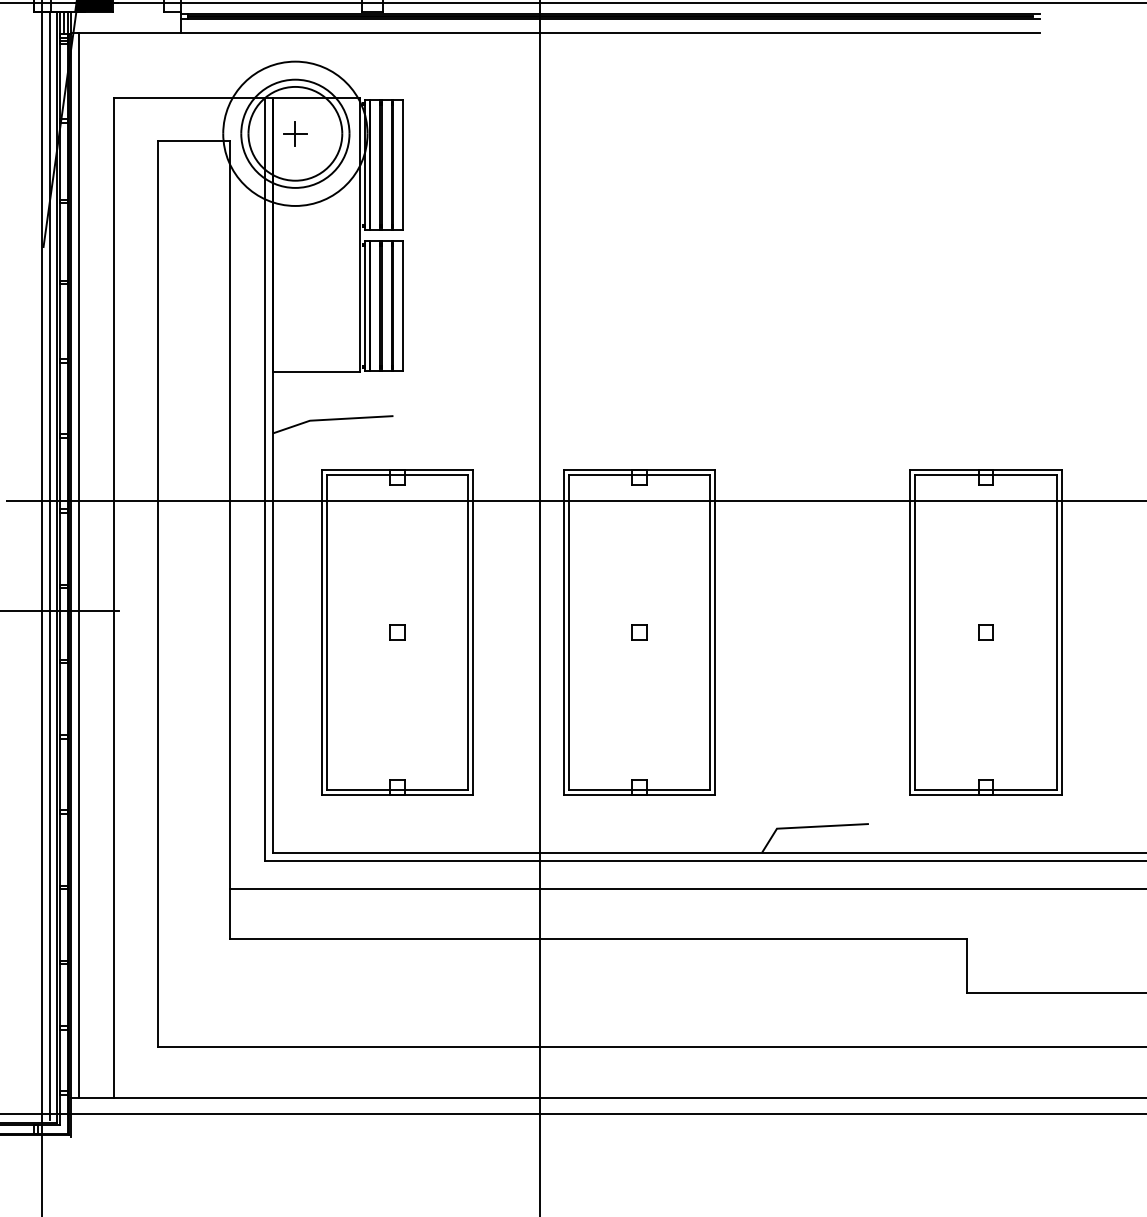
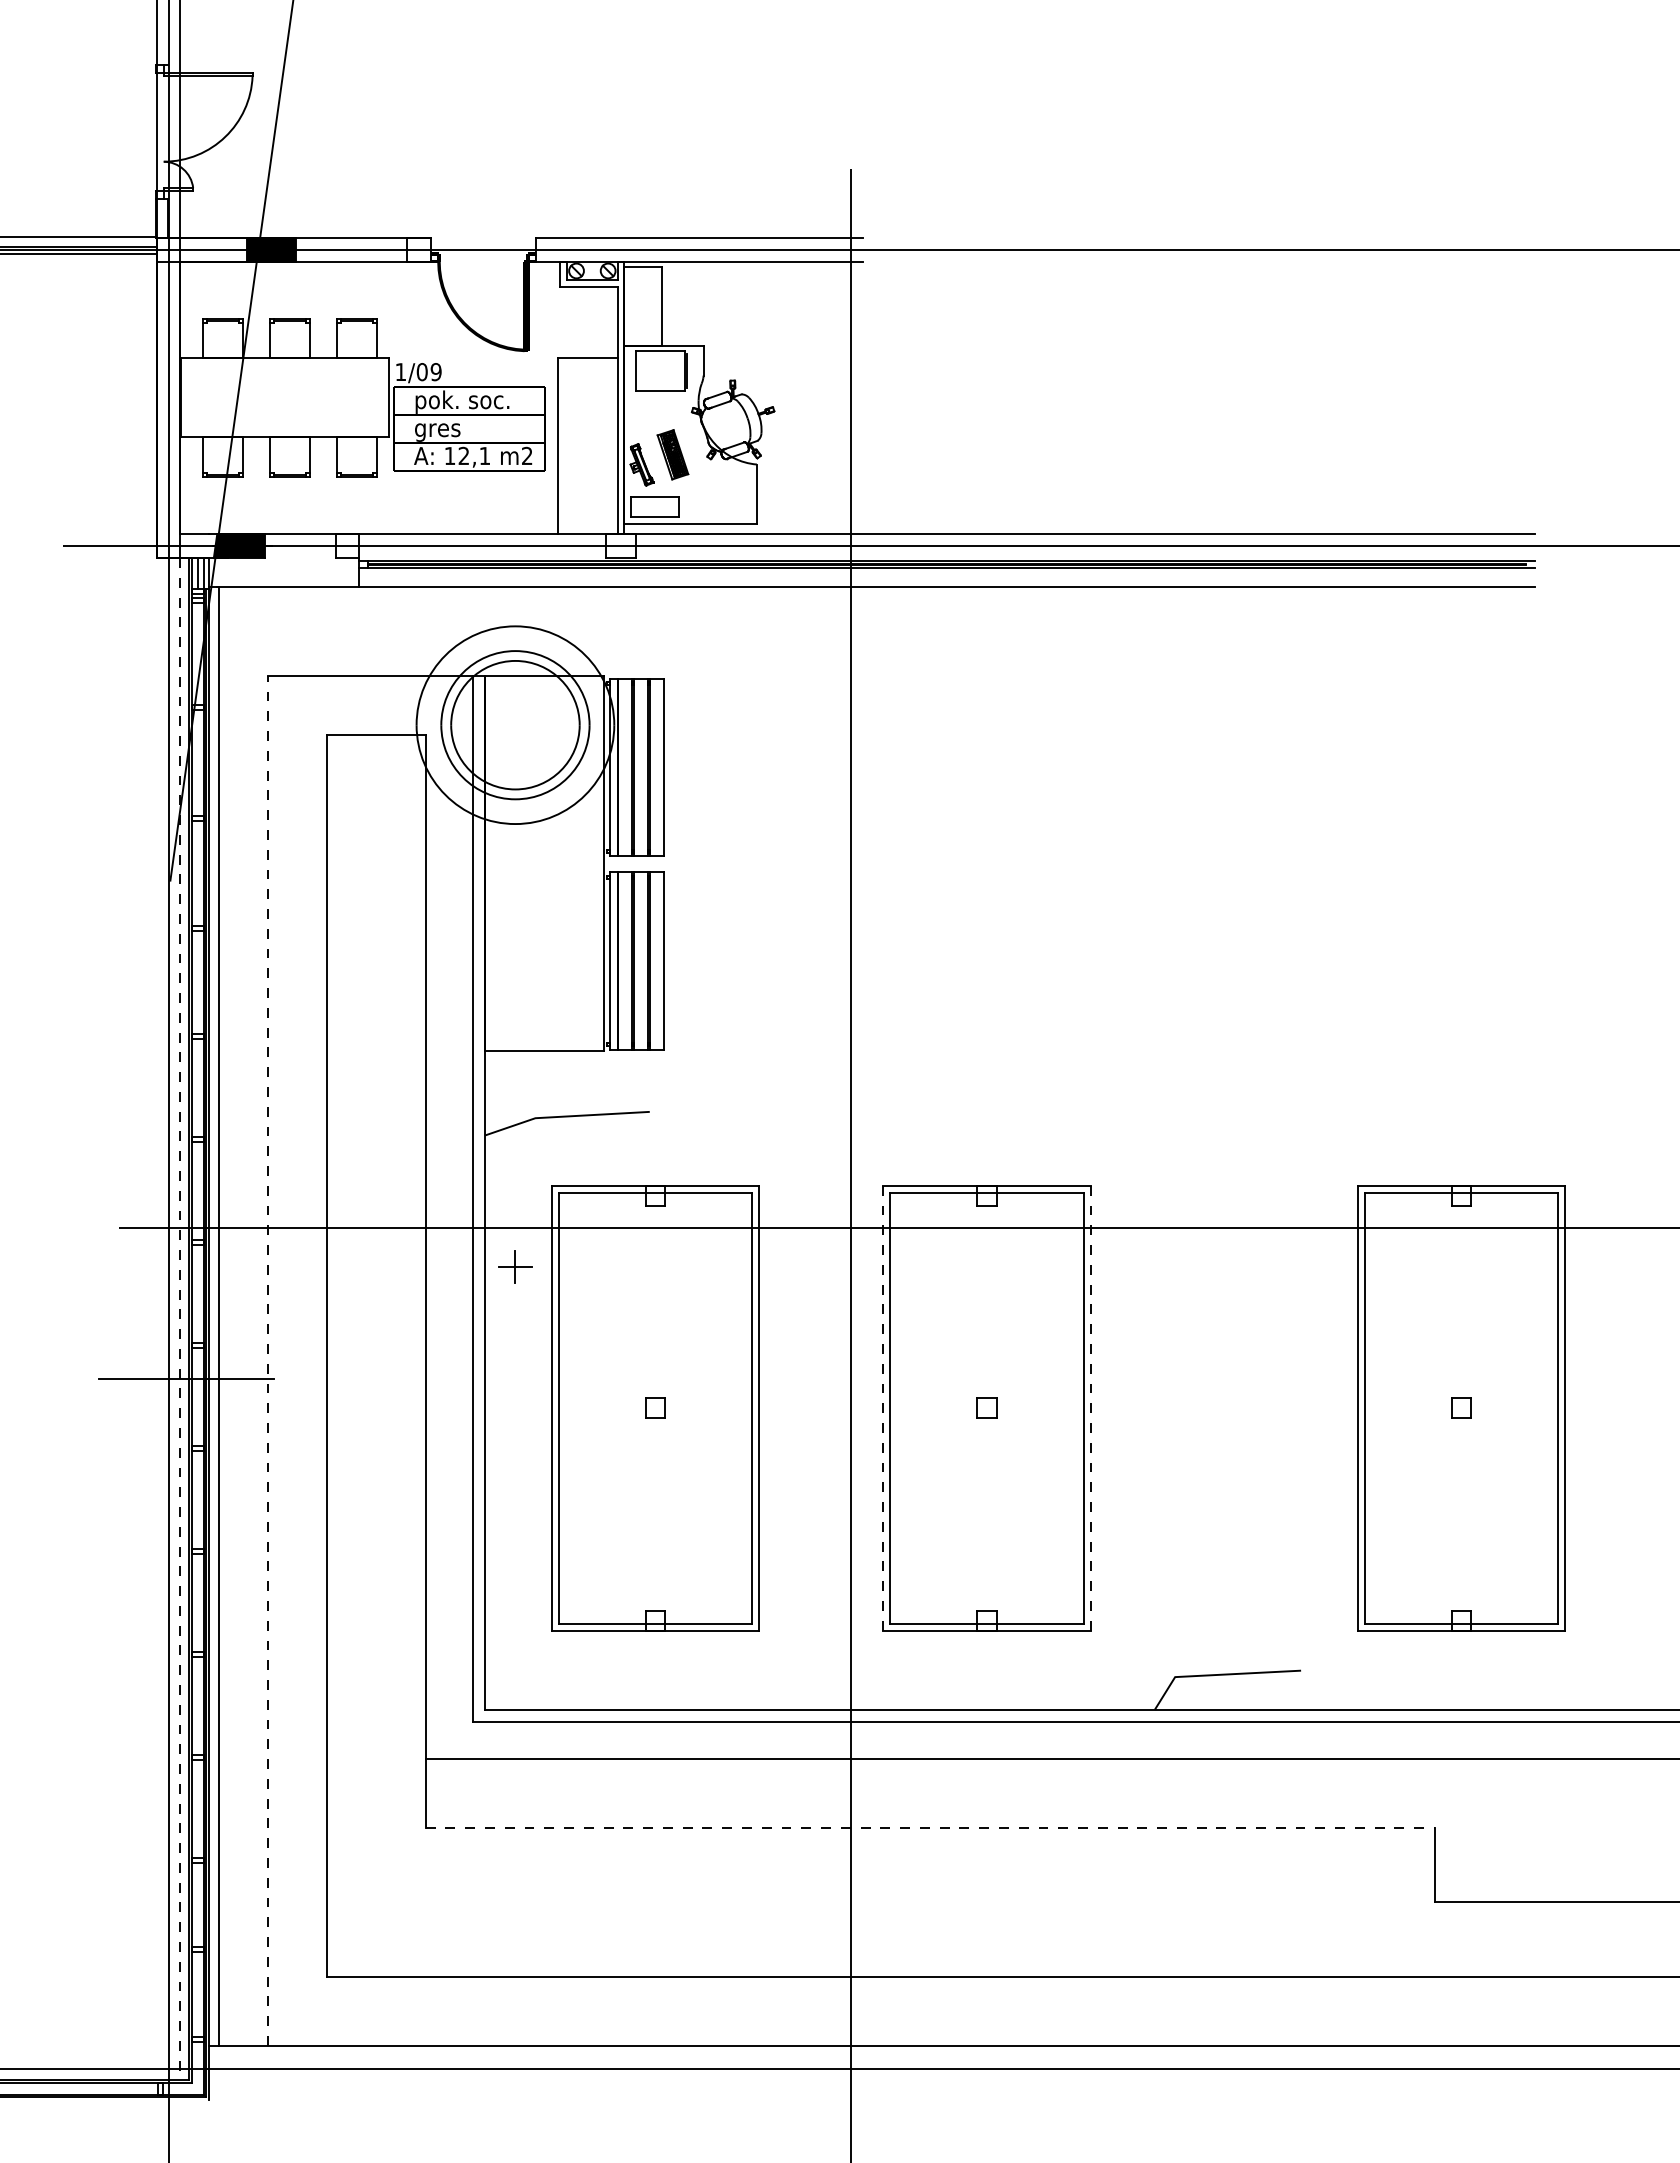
part: (295, 133) -> (515, 1266), moved
line: (50, 566) -> (179, 1317), solid -> dashed
line: (114, 597) -> (267, 1360), solid -> dashed
line: (564, 632) -> (883, 1408), solid -> dashed
line: (715, 632) -> (1090, 1408), solid -> dashed
line: (598, 939) -> (930, 1828), solid -> dashed

